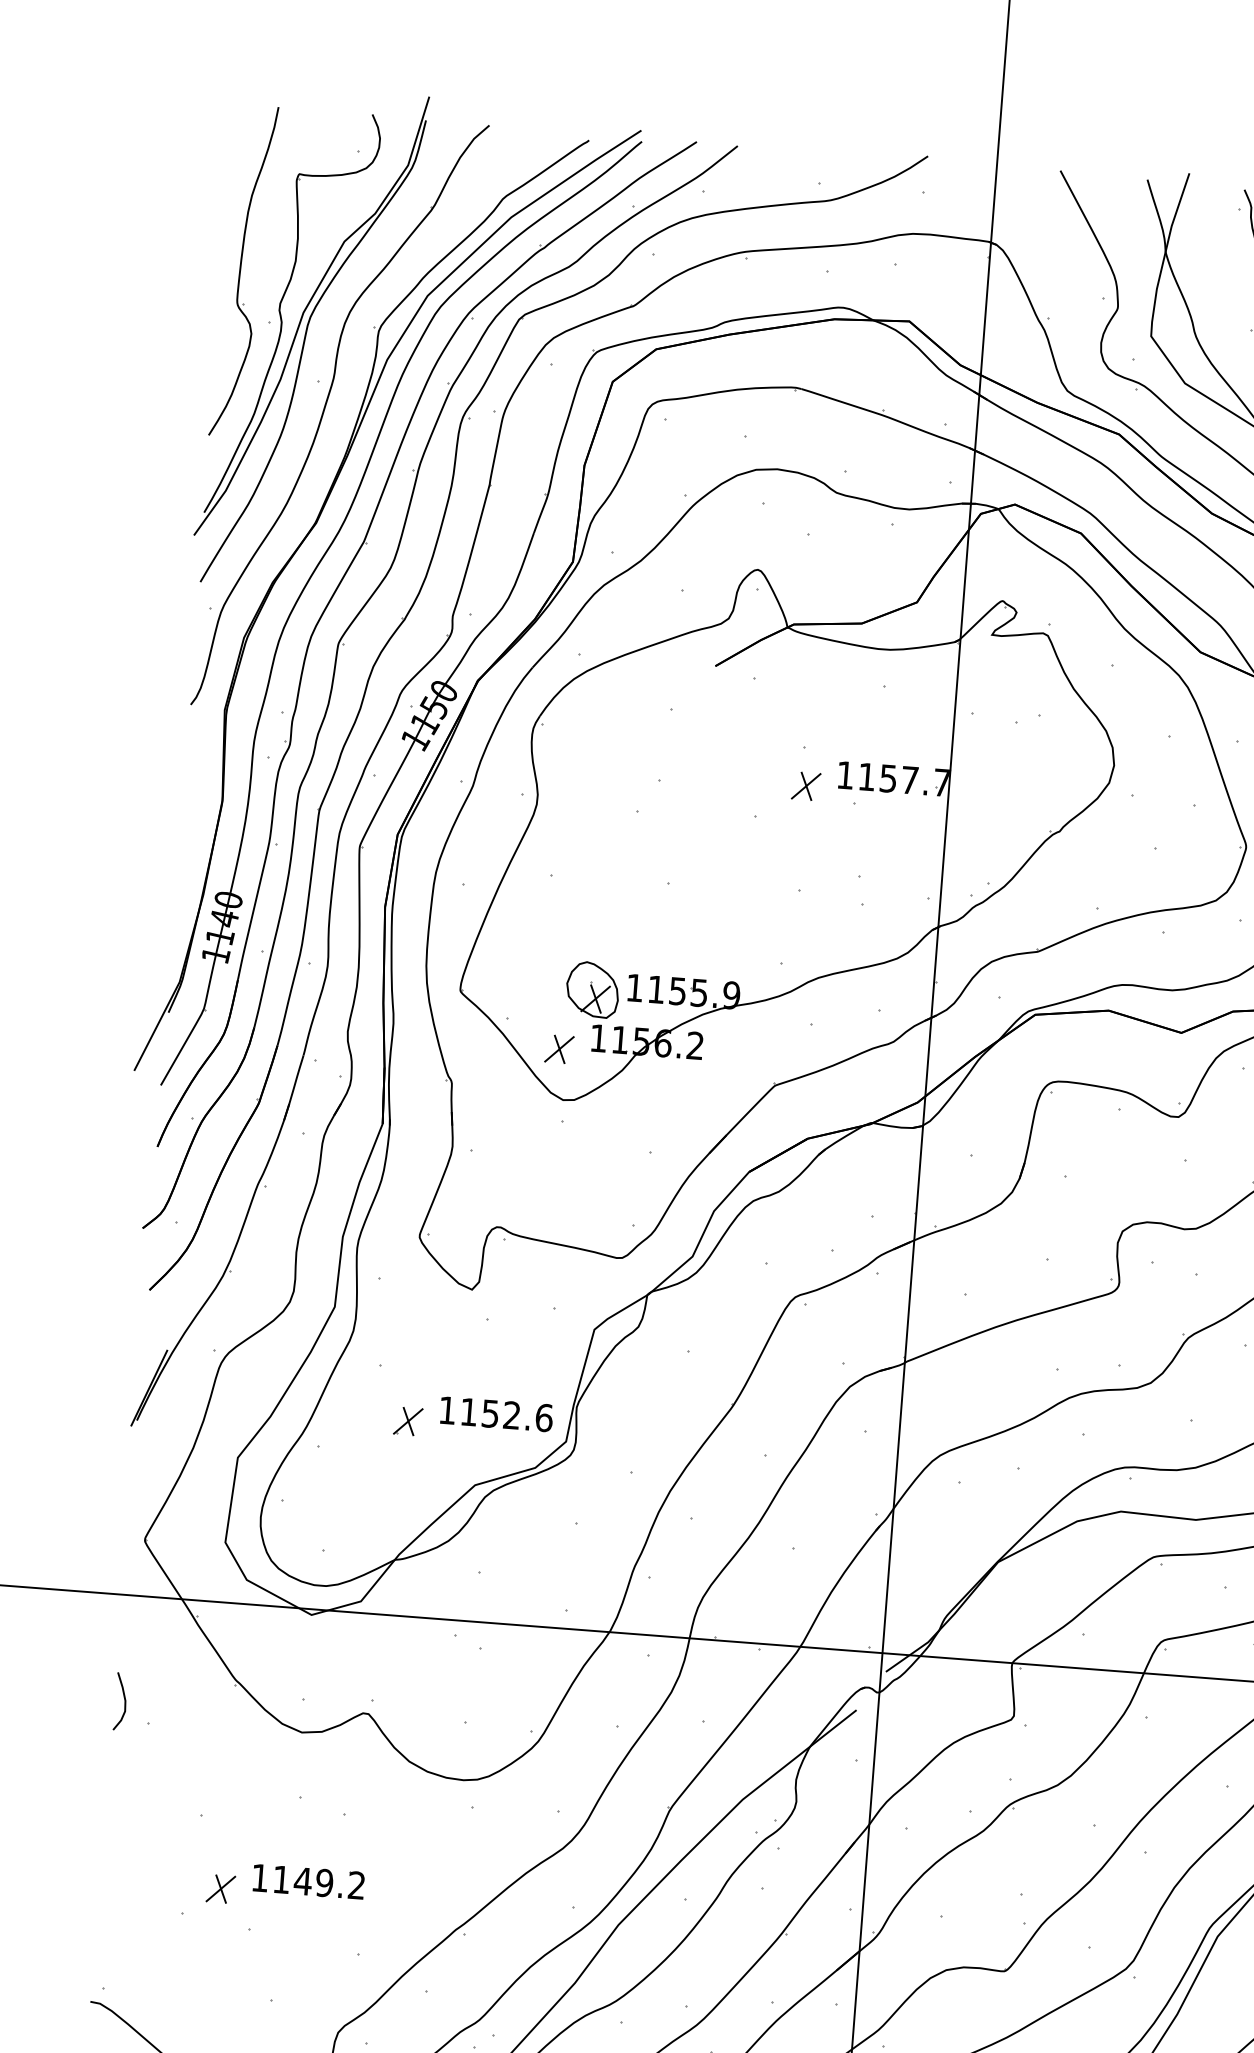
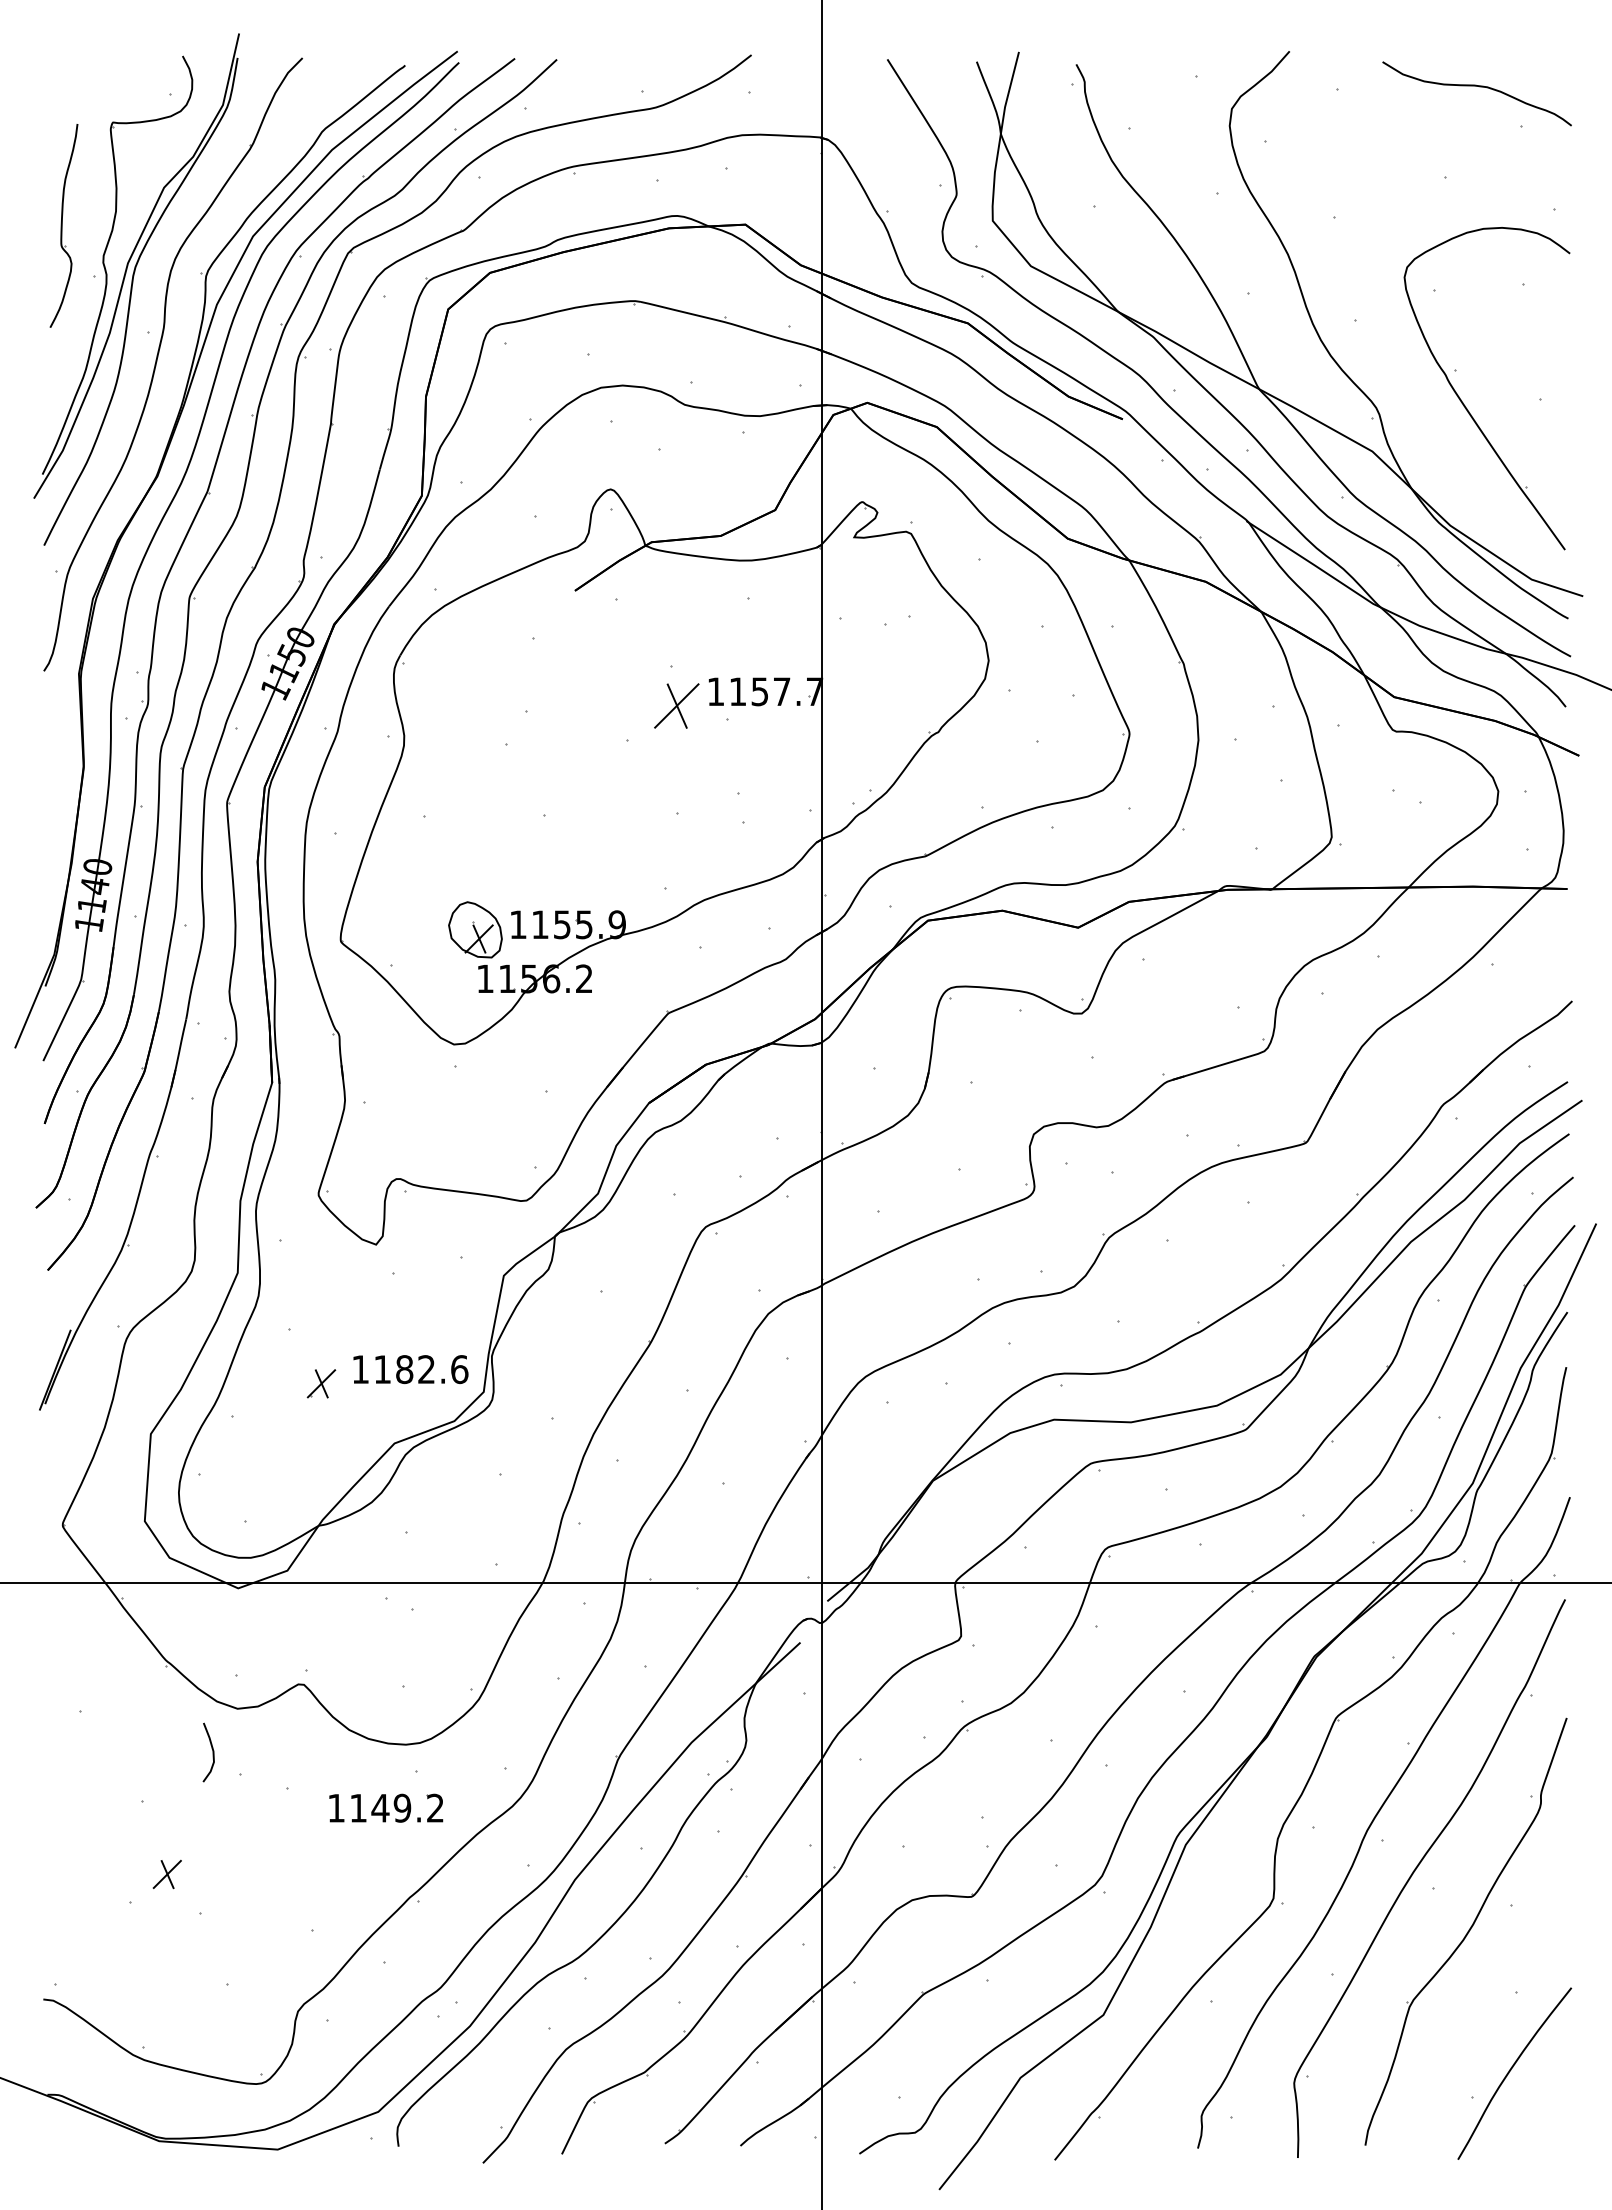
part: (243, 270) -> (63, 225), size x0.6
part: (805, 785) -> (676, 705), size x1.6
part: (558, 1048) -> (445, 992), removed
text: (490, 1413) -> (404, 1369), 1152.6 -> 1182.6
curve: (124, 1701) -> (212, 1752), moved
part: (309, 1881) -> (386, 1807), moved

